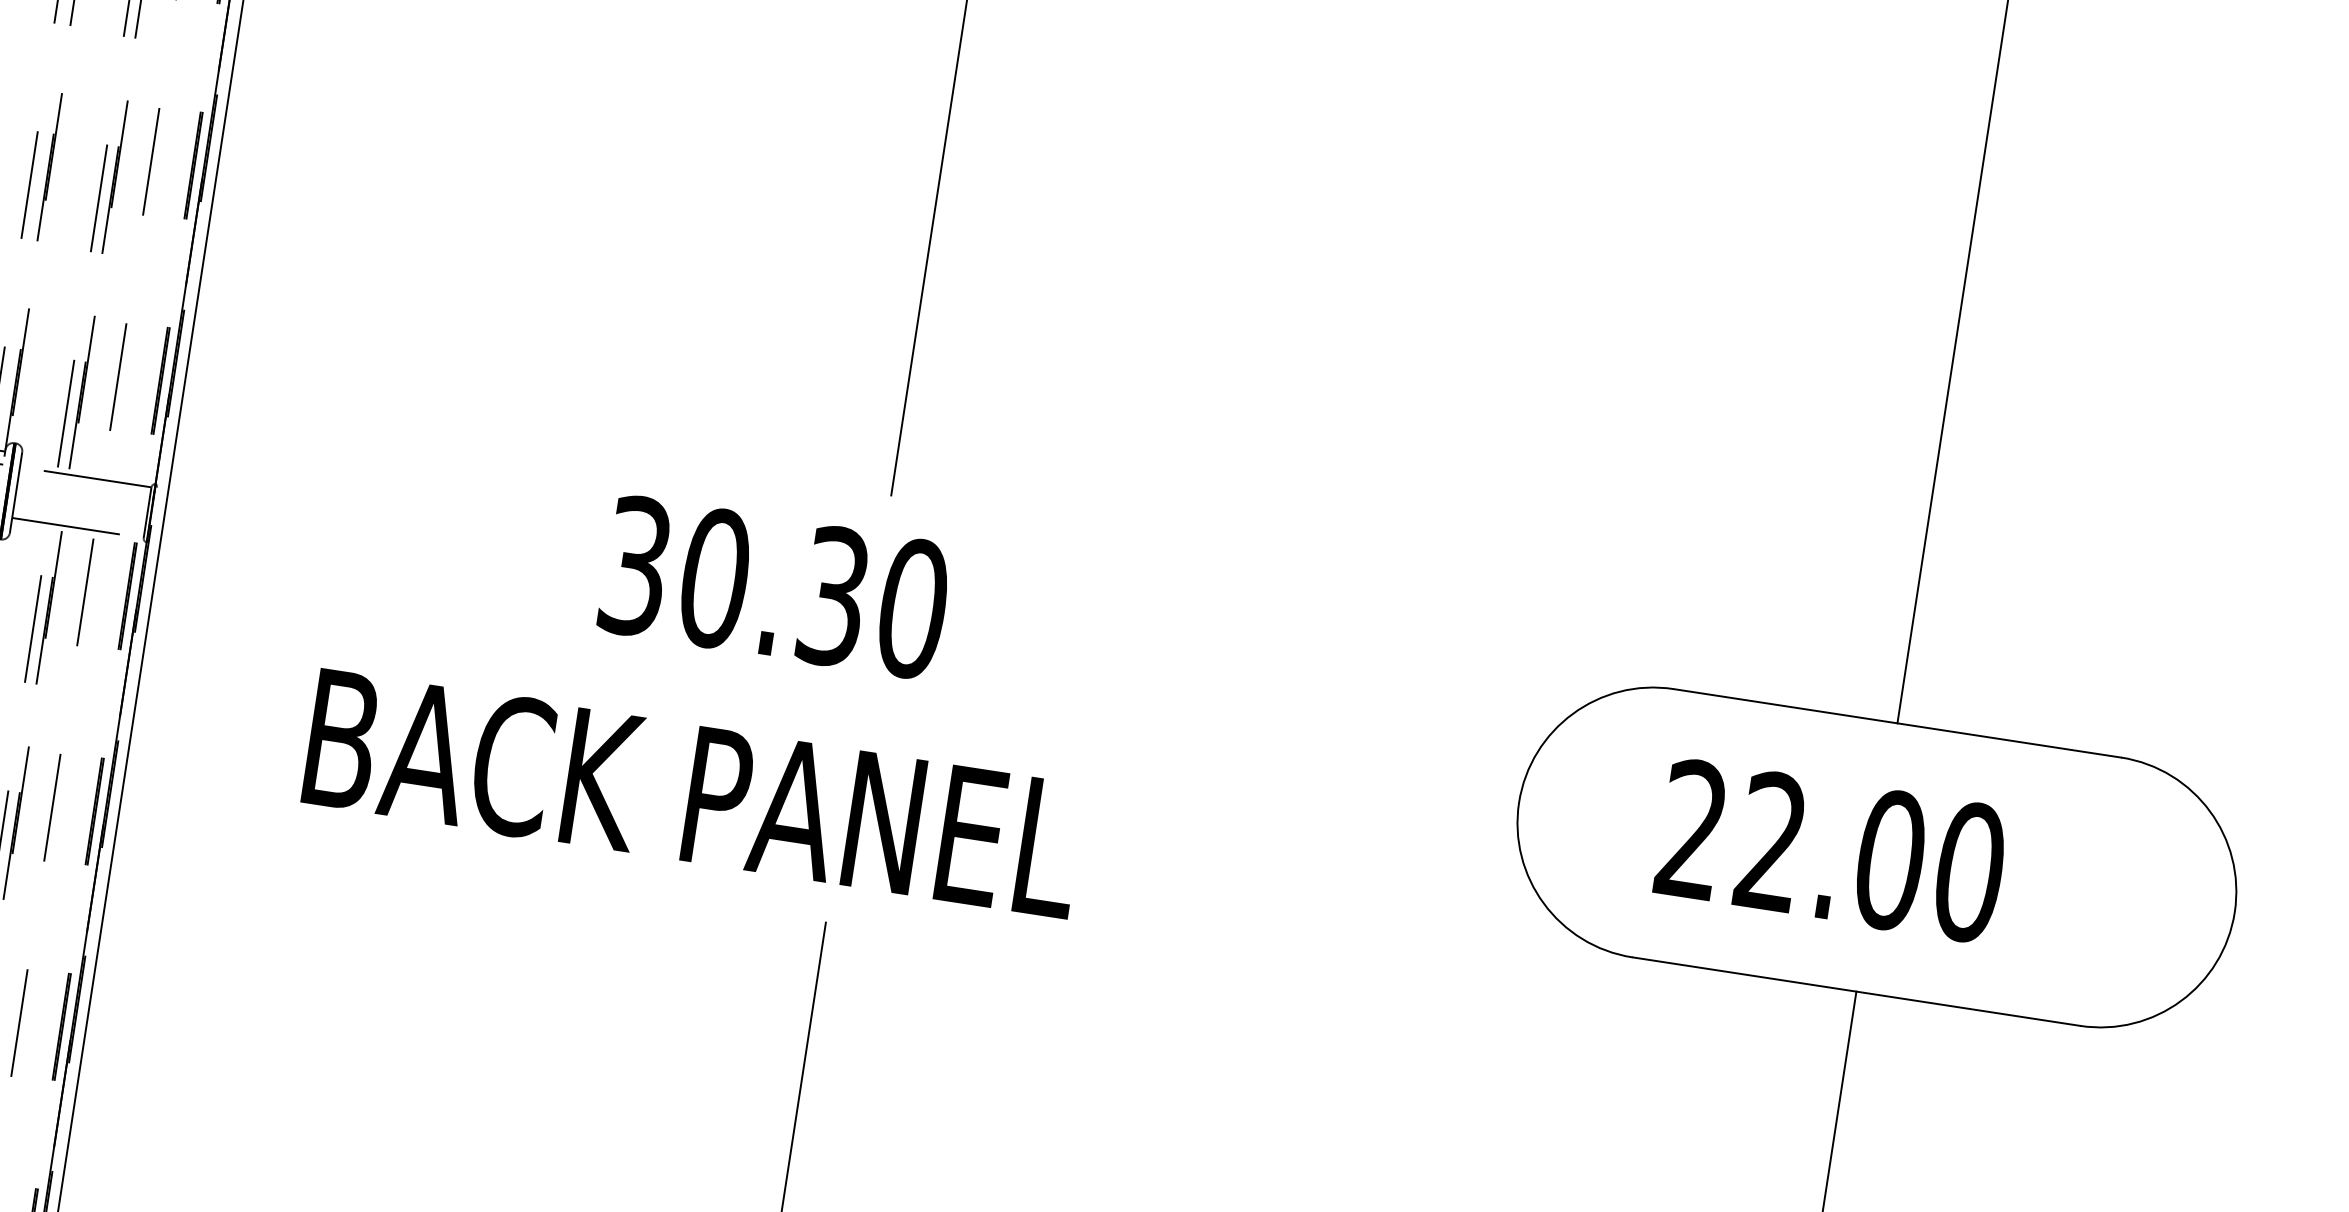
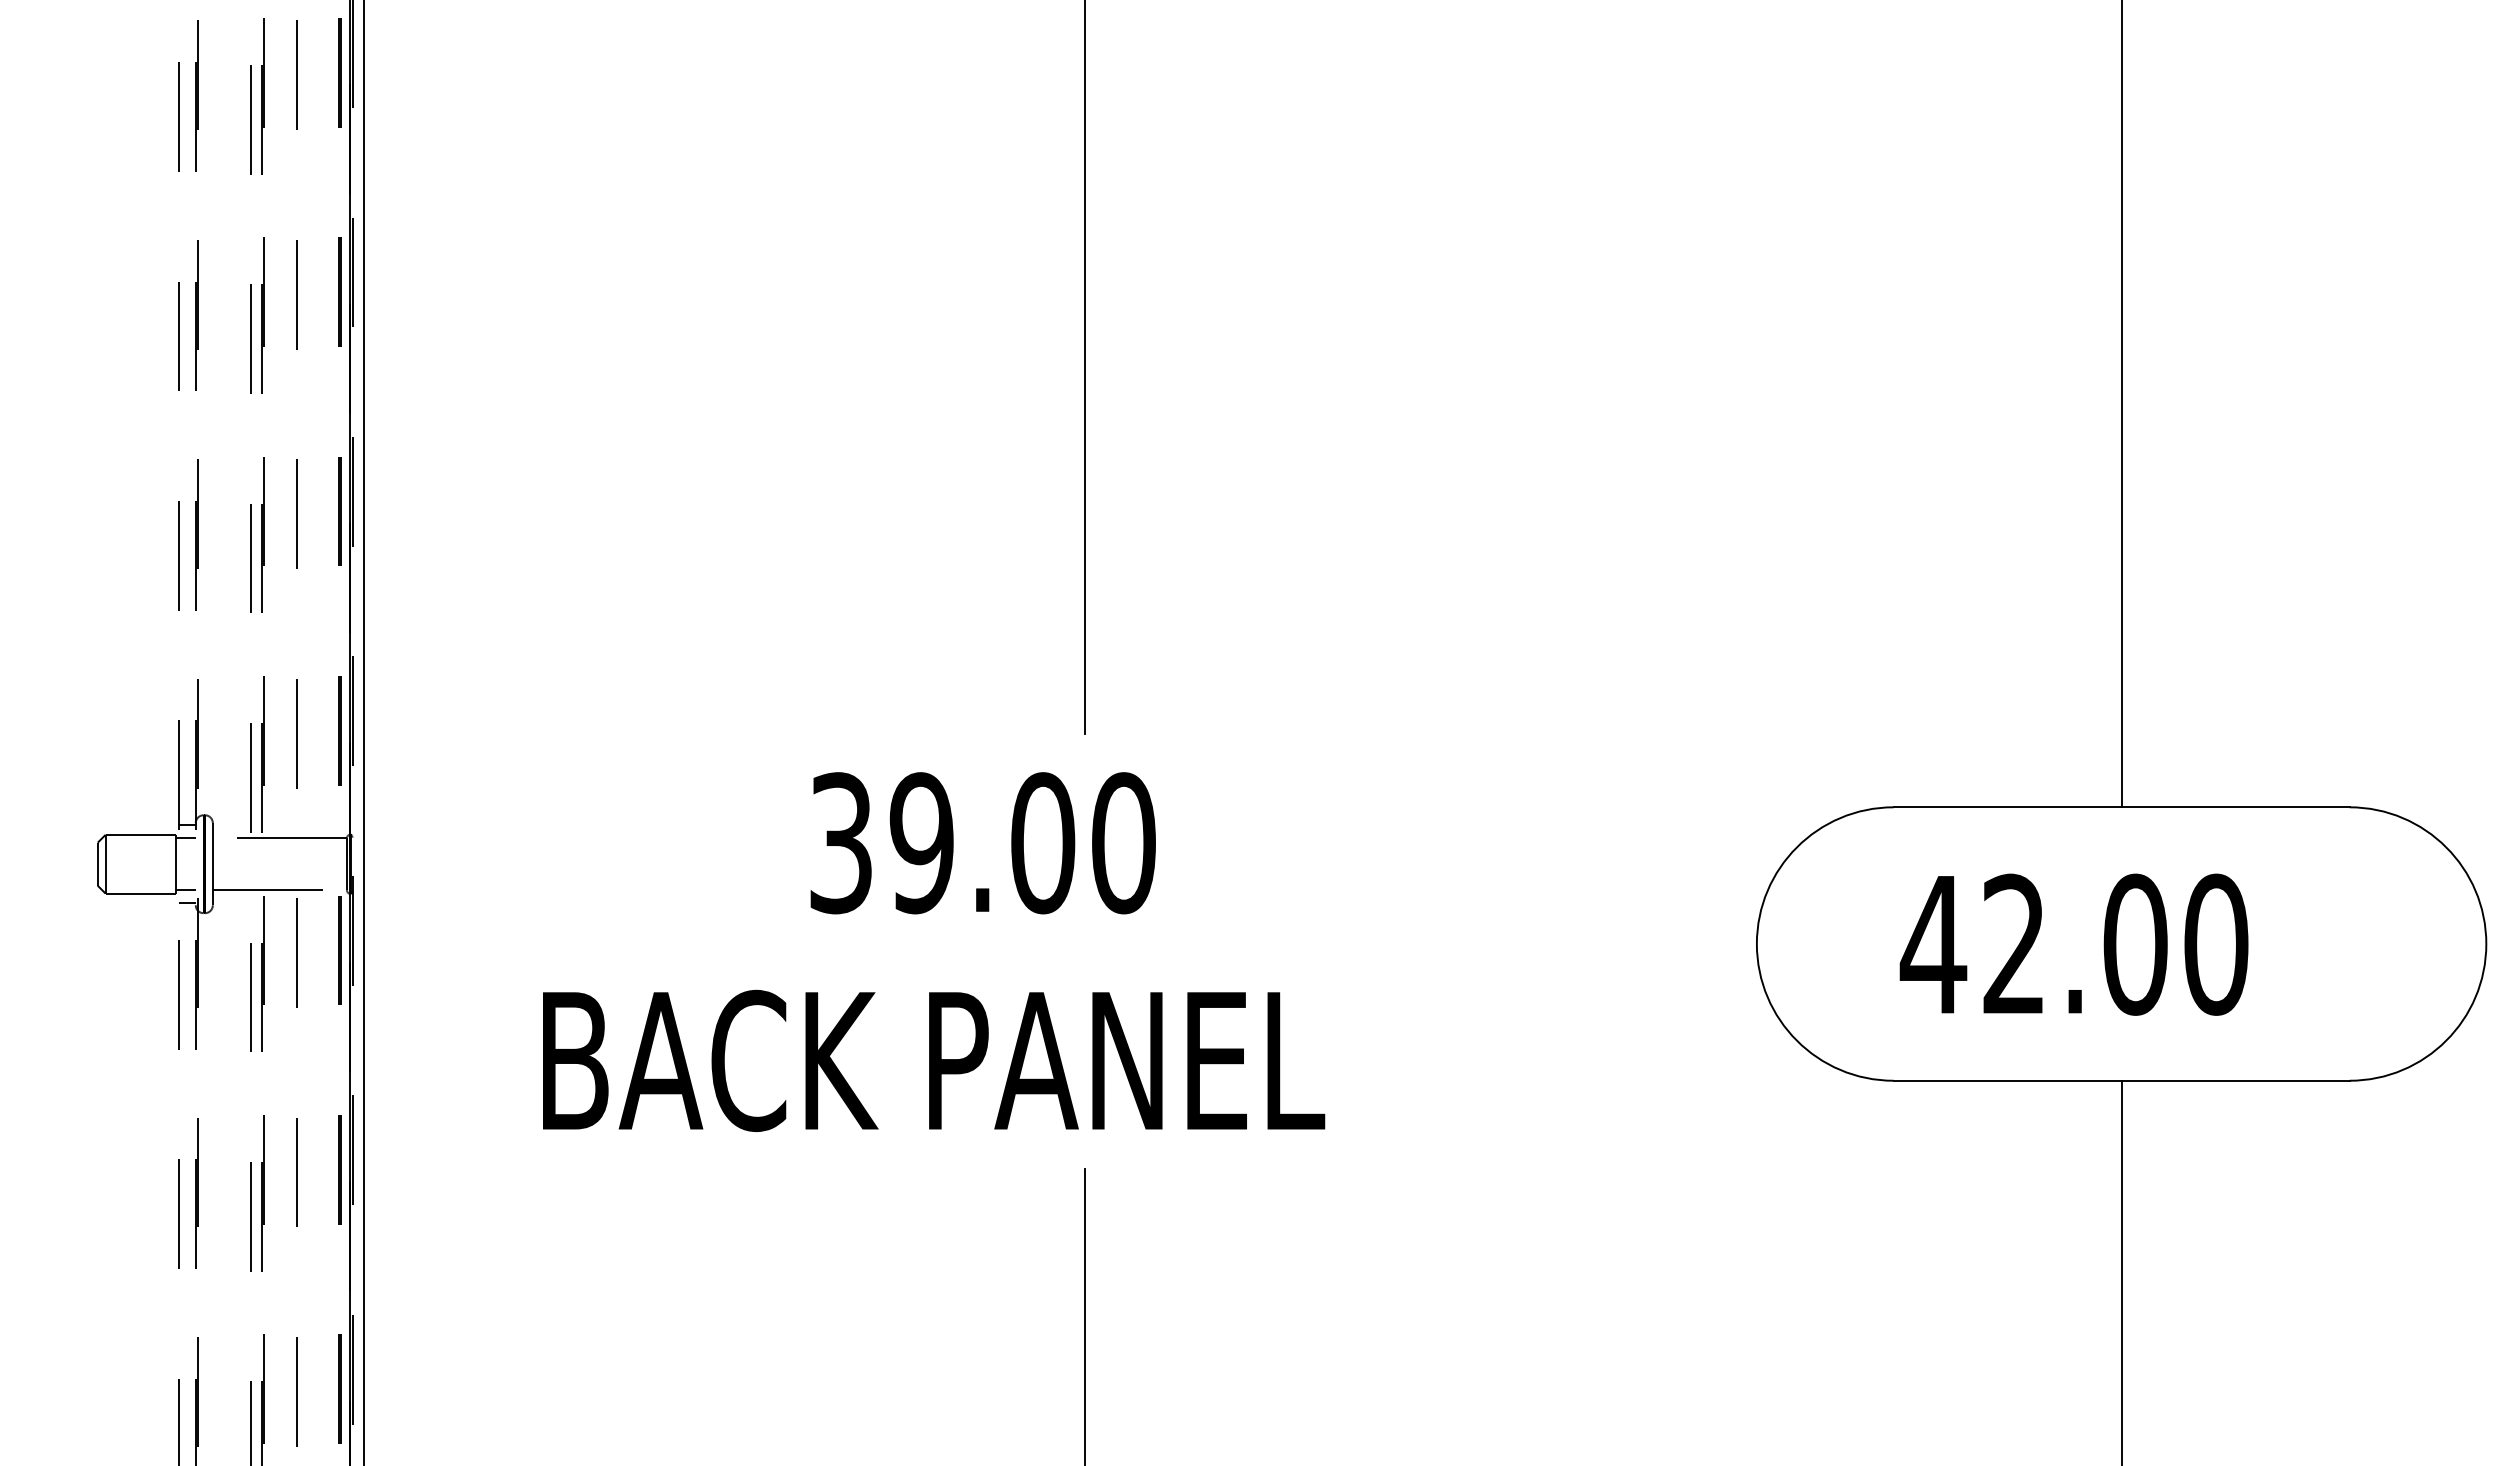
text: (774, 587) -> (982, 843), 30.30 -> 39.00
text: (1692, 828) -> (1933, 943), 22.00 -> 42.00

